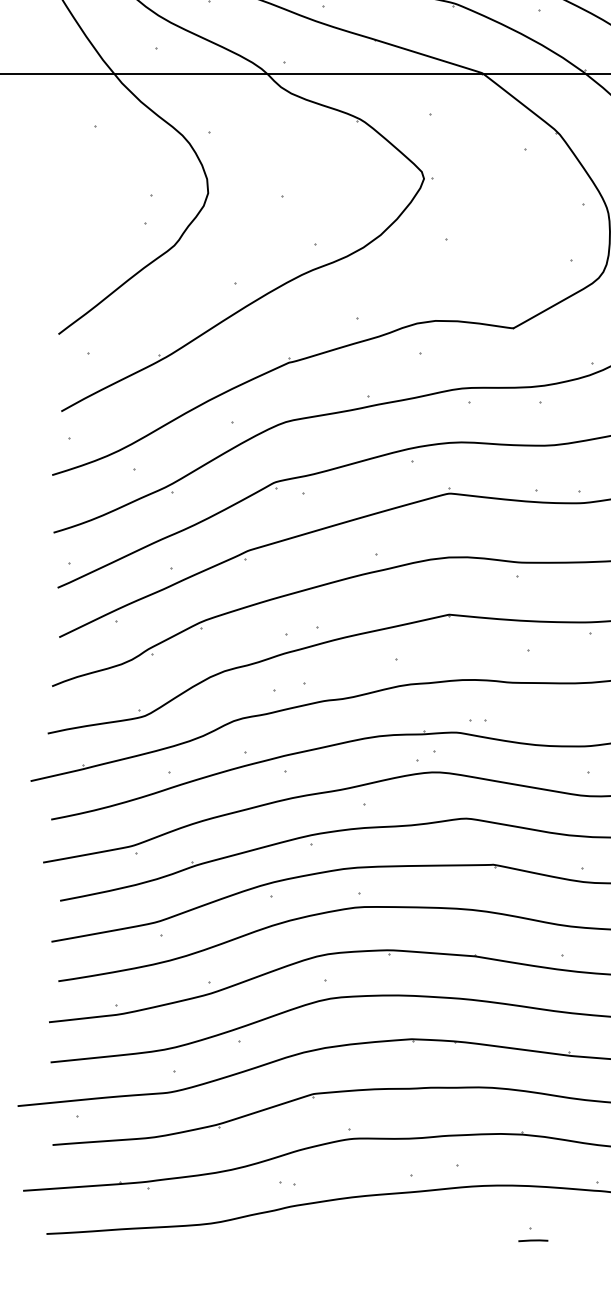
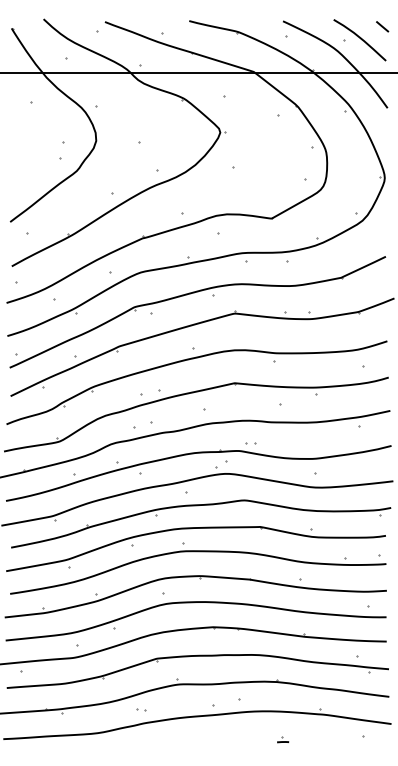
part: (532, 1234) -> (282, 739), size x0.7

